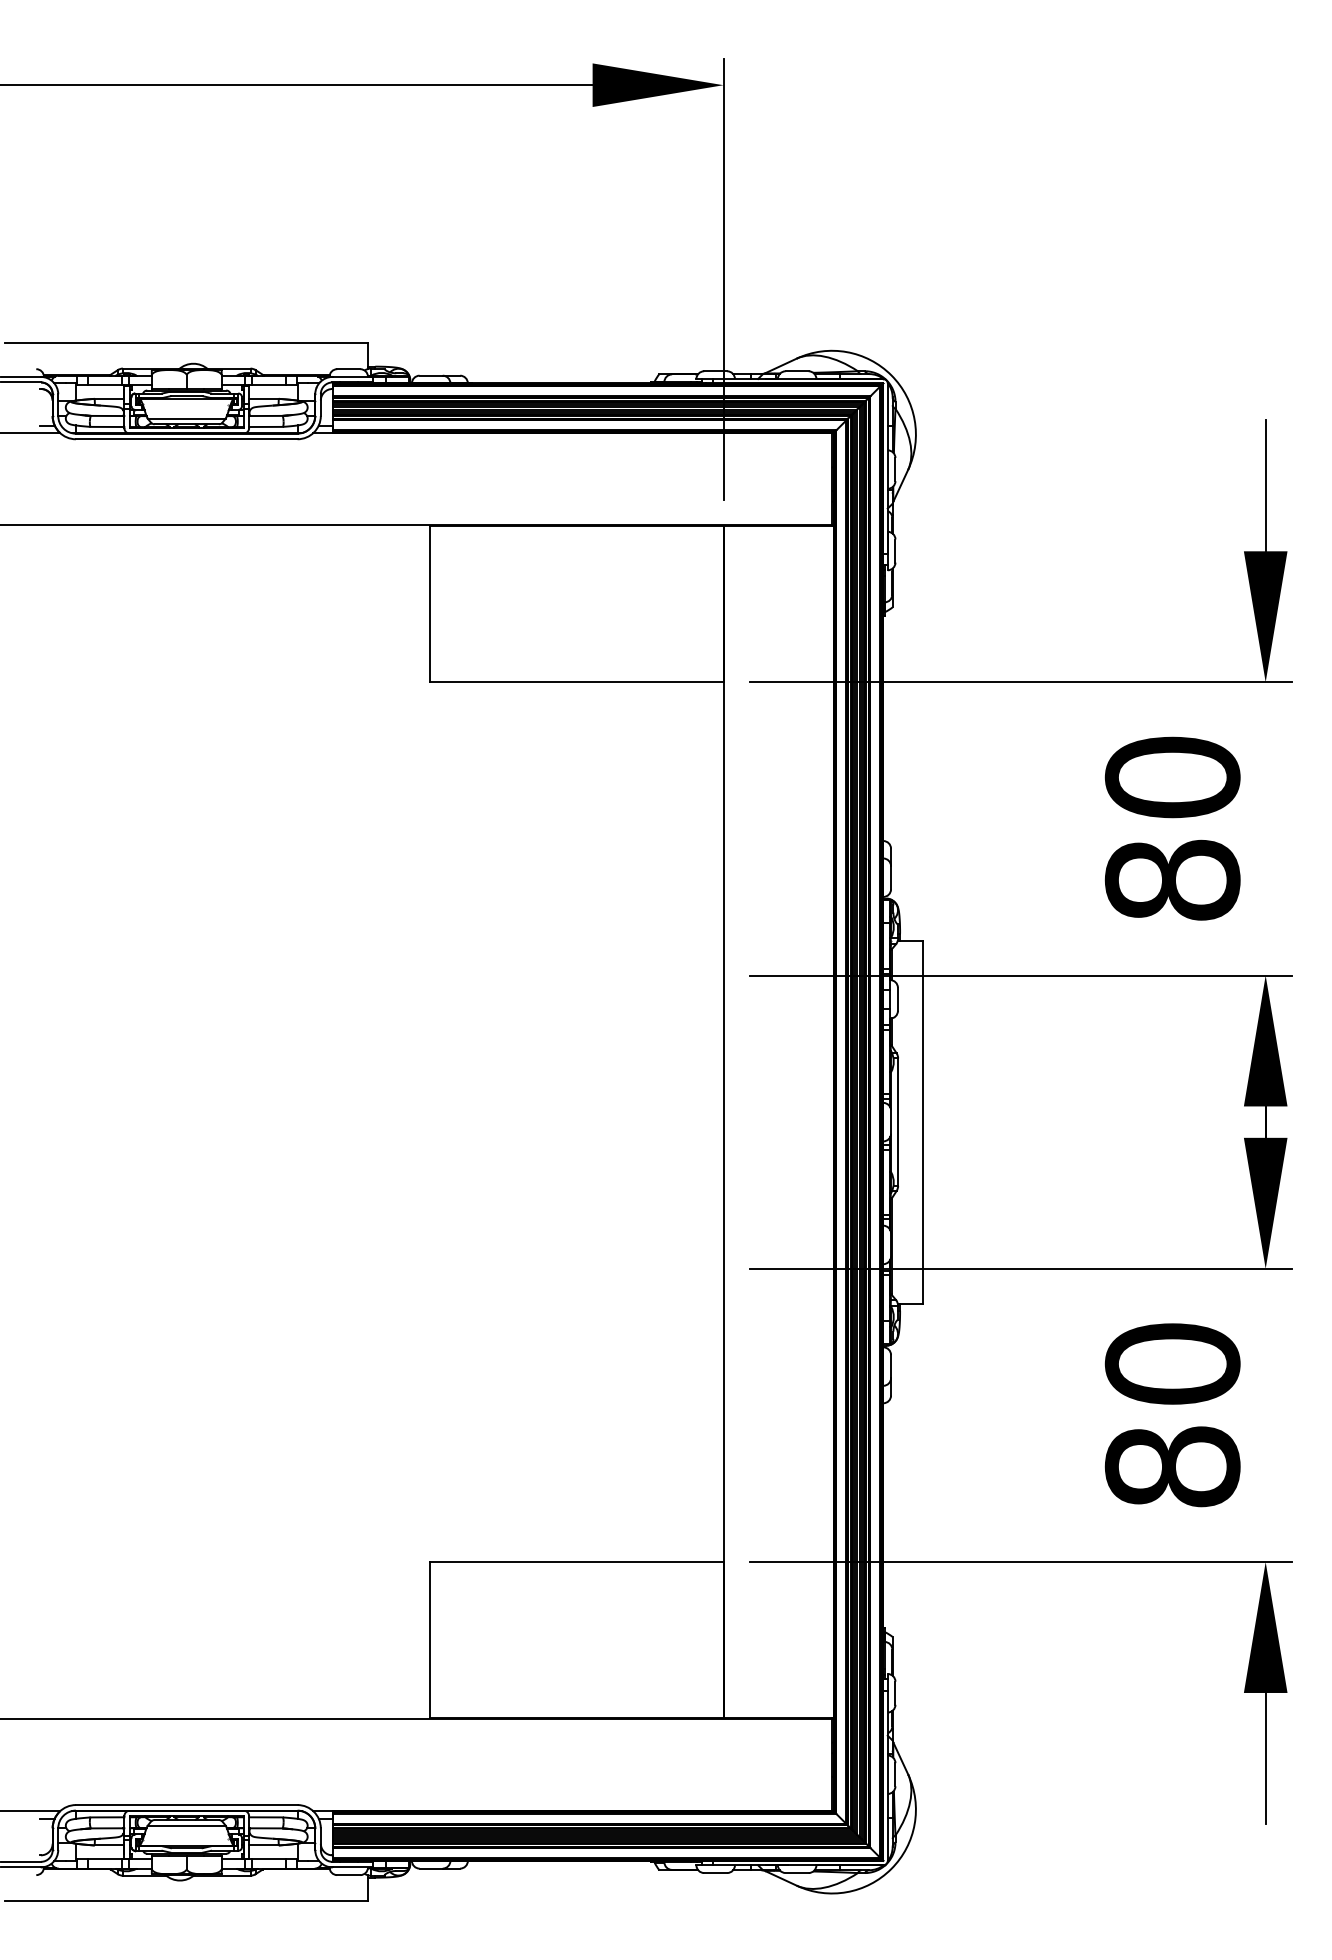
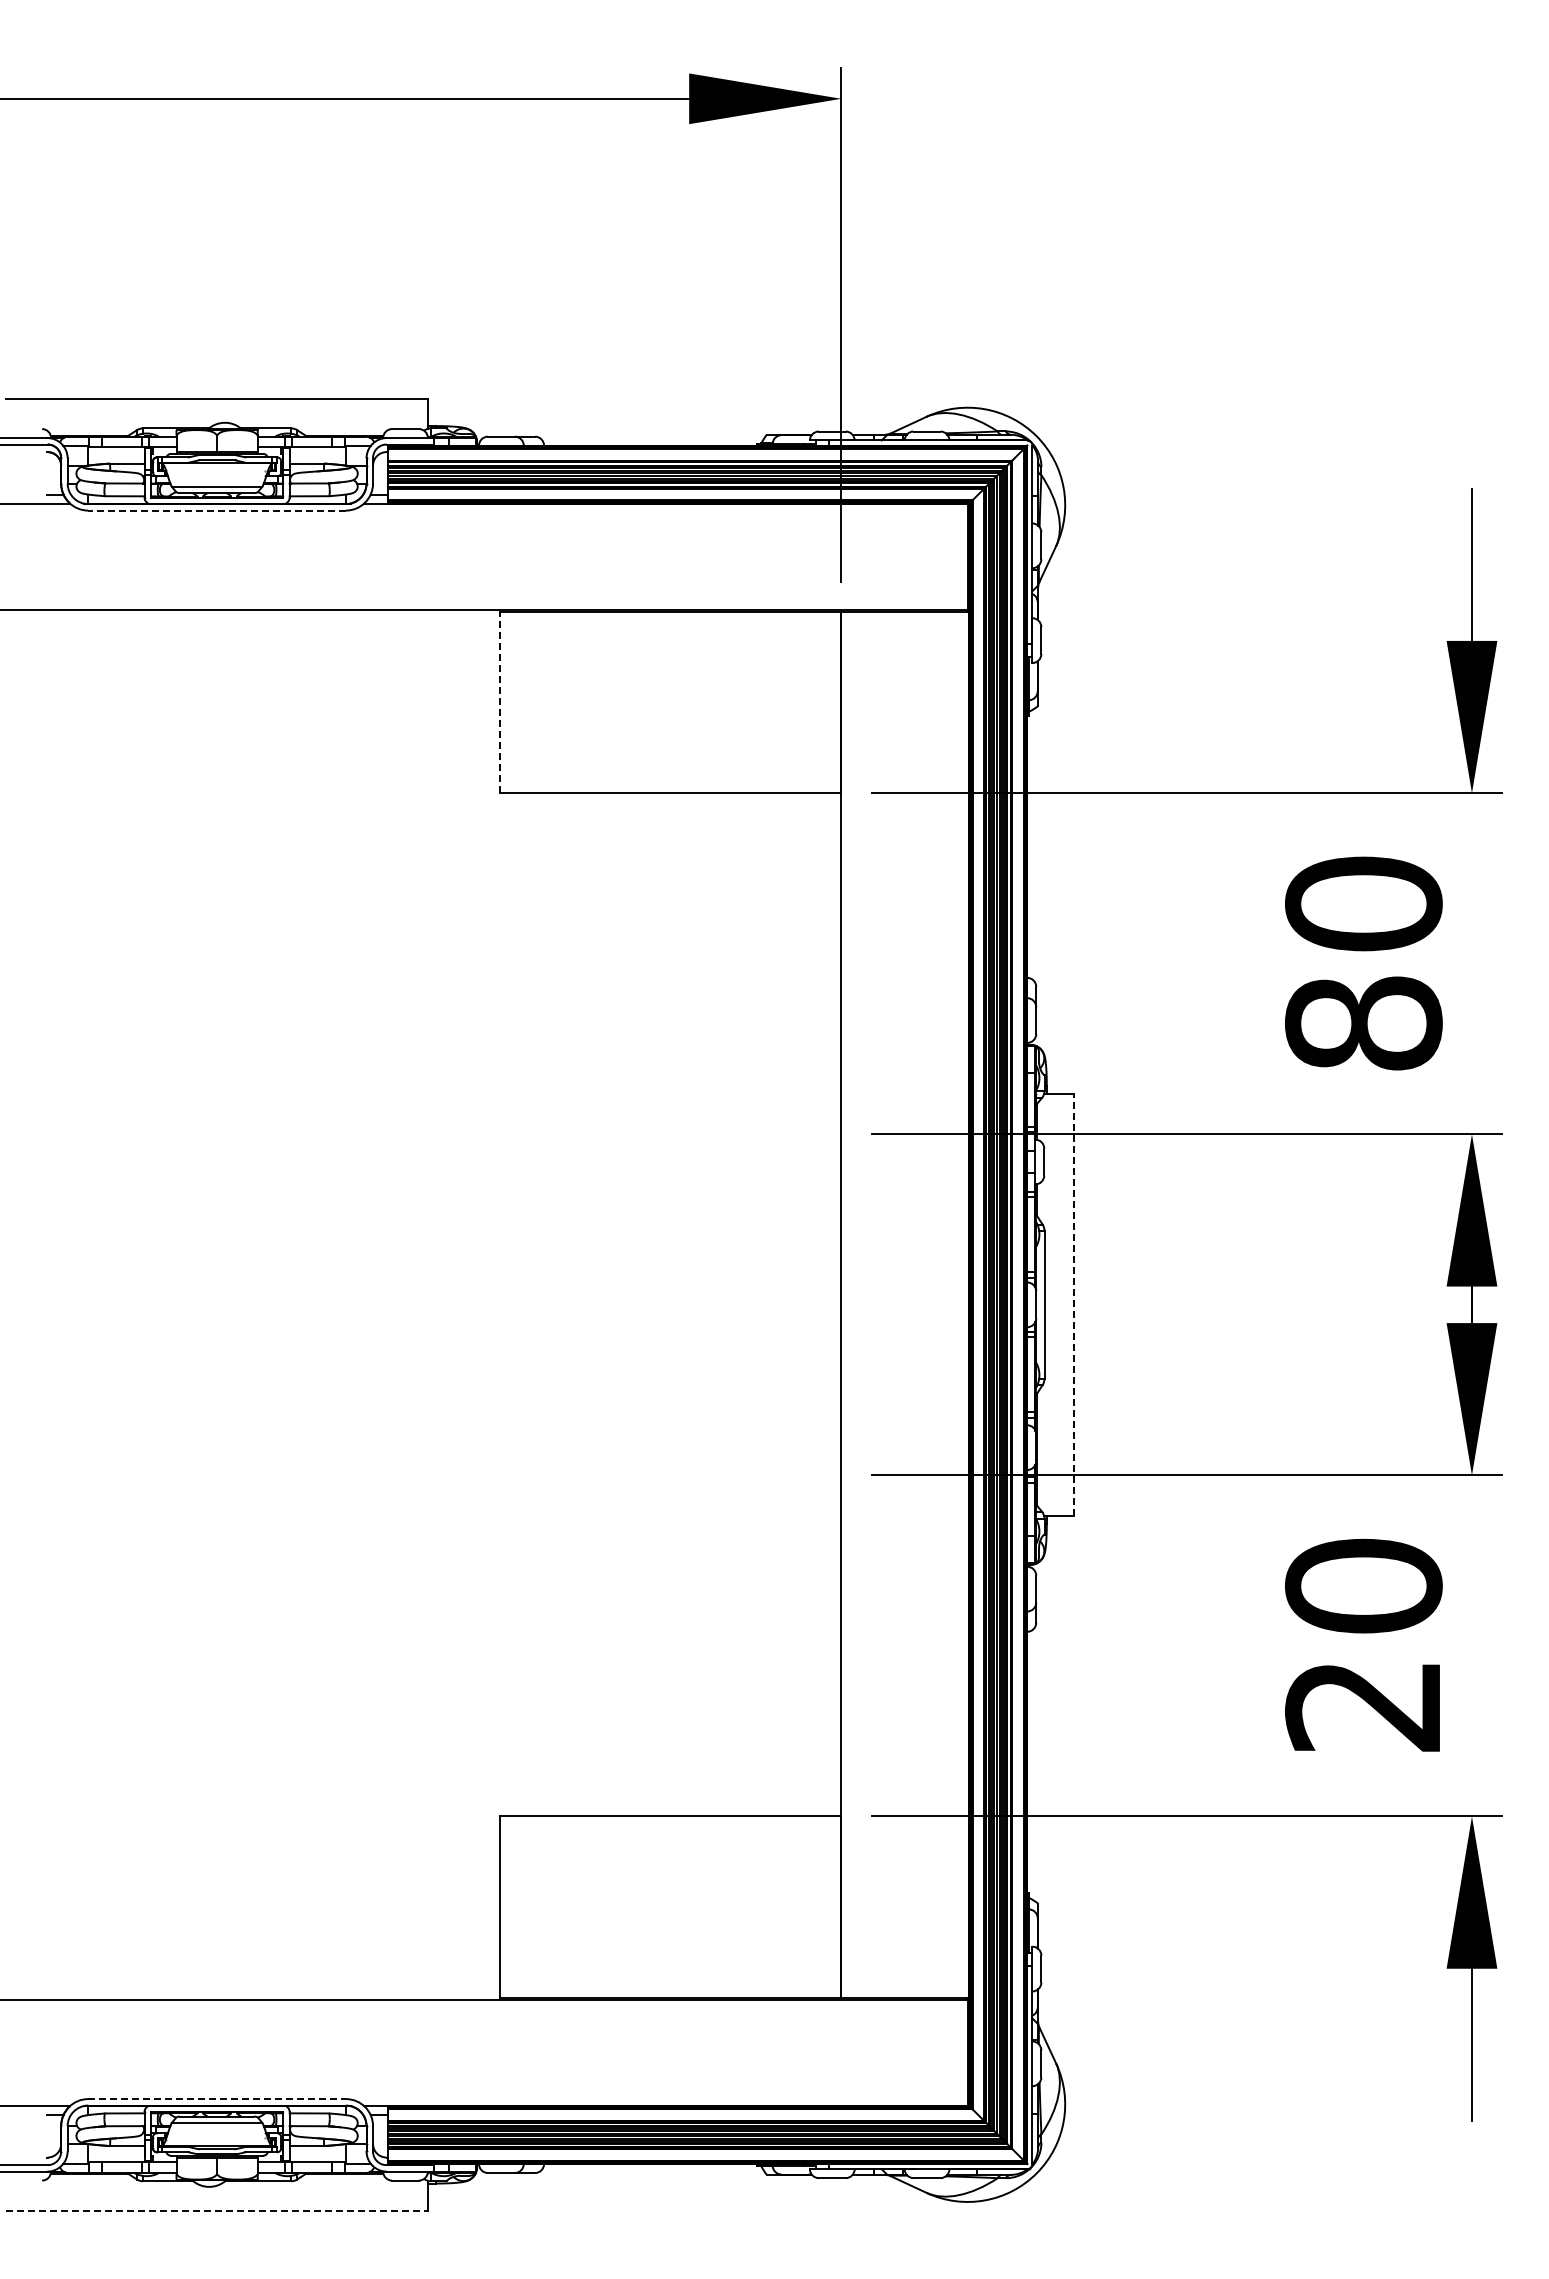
line: (187, 439) -> (217, 510), solid -> dashed
line: (430, 604) -> (500, 702), solid -> dashed
line: (923, 1121) -> (1073, 1304), solid -> dashed
text: (1172, 1466) -> (1363, 1705), 80 -> 20
line: (187, 1805) -> (217, 2099), solid -> dashed
line: (187, 1900) -> (217, 2210), solid -> dashed

